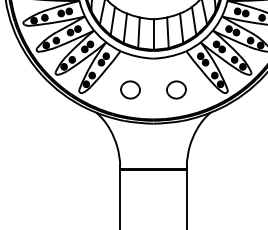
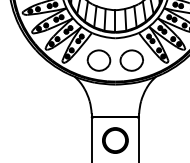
part: (130, 89) -> (99, 60), size x1.67
part: (176, 89) -> (131, 60), size x1.67
part: (153, 201) -> (115, 140), added

